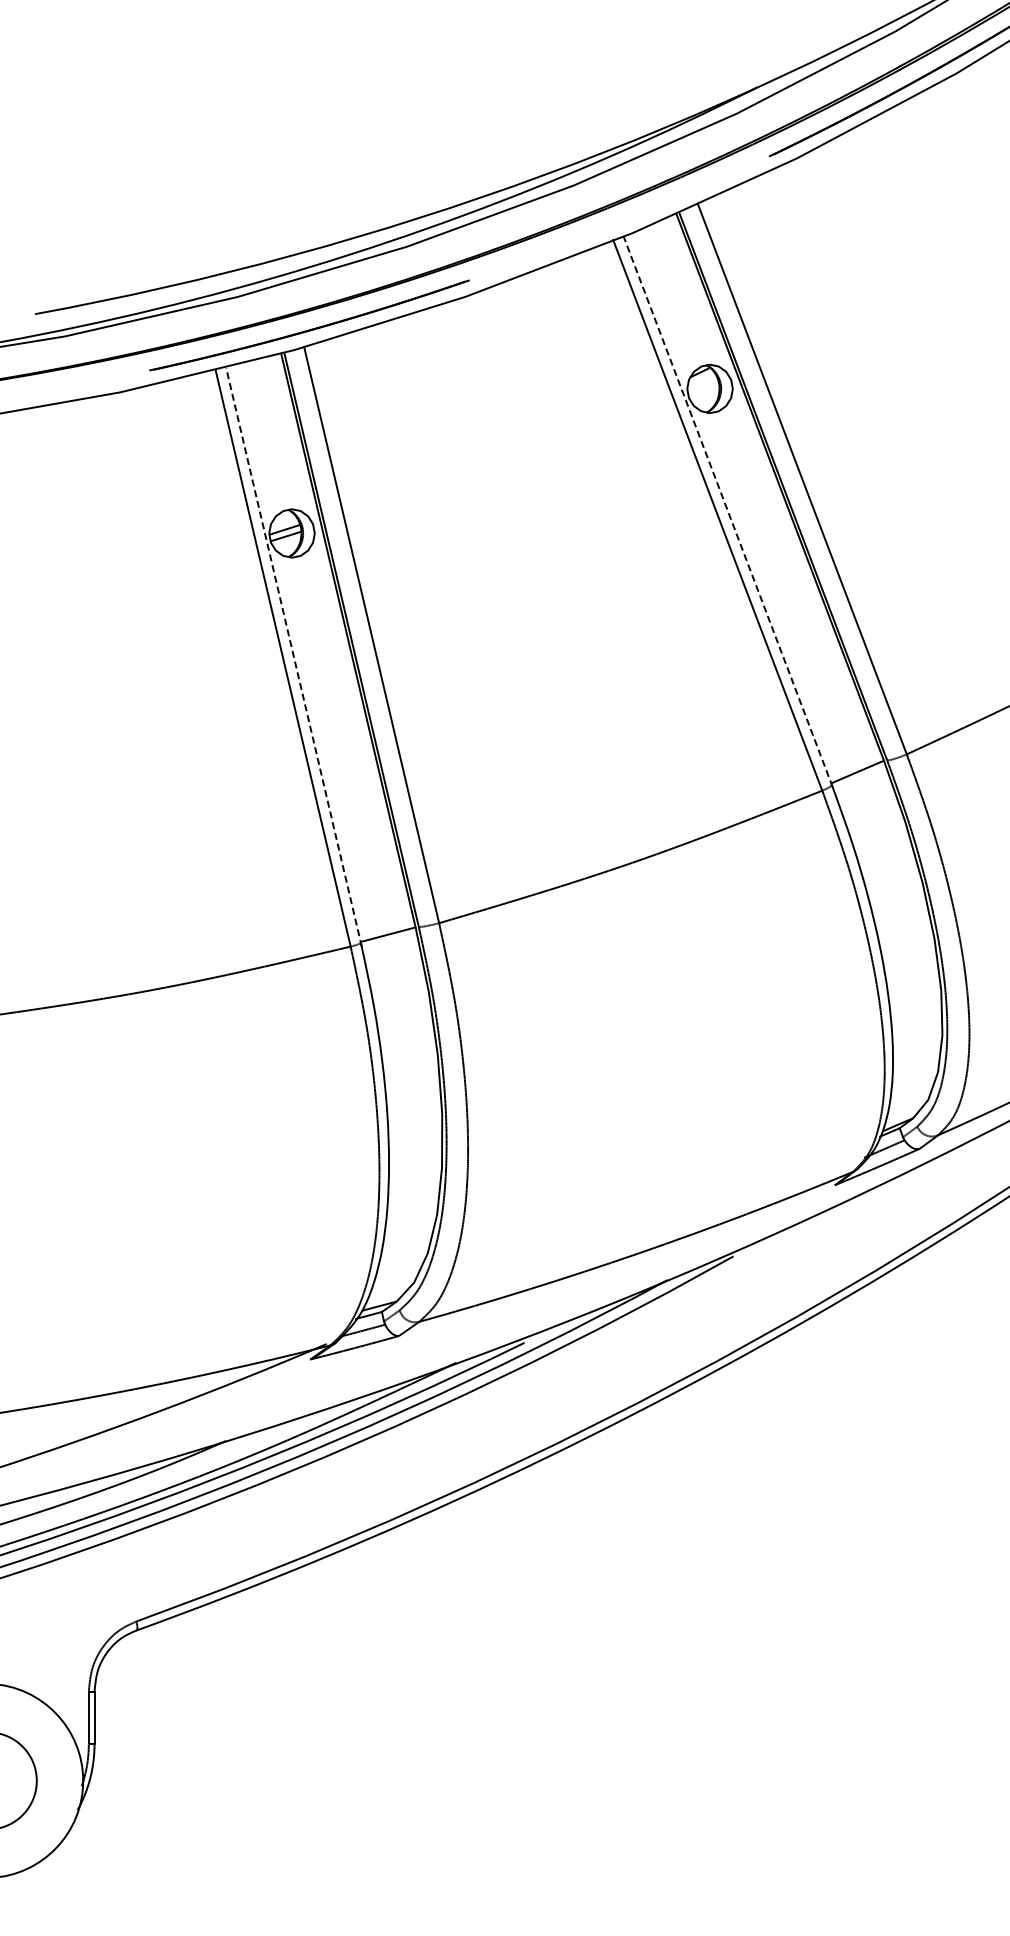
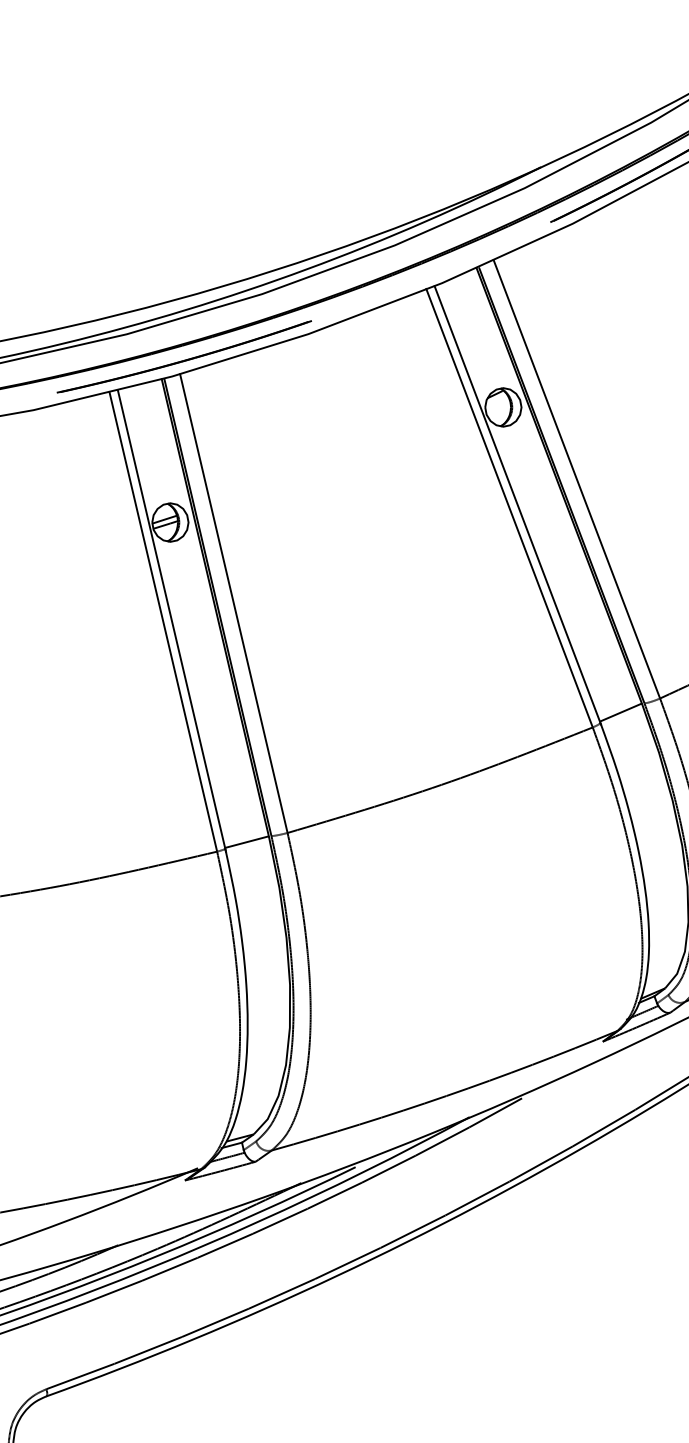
line: (728, 511) -> (518, 505), dashed -> solid
line: (293, 656) -> (171, 620), dashed -> solid

